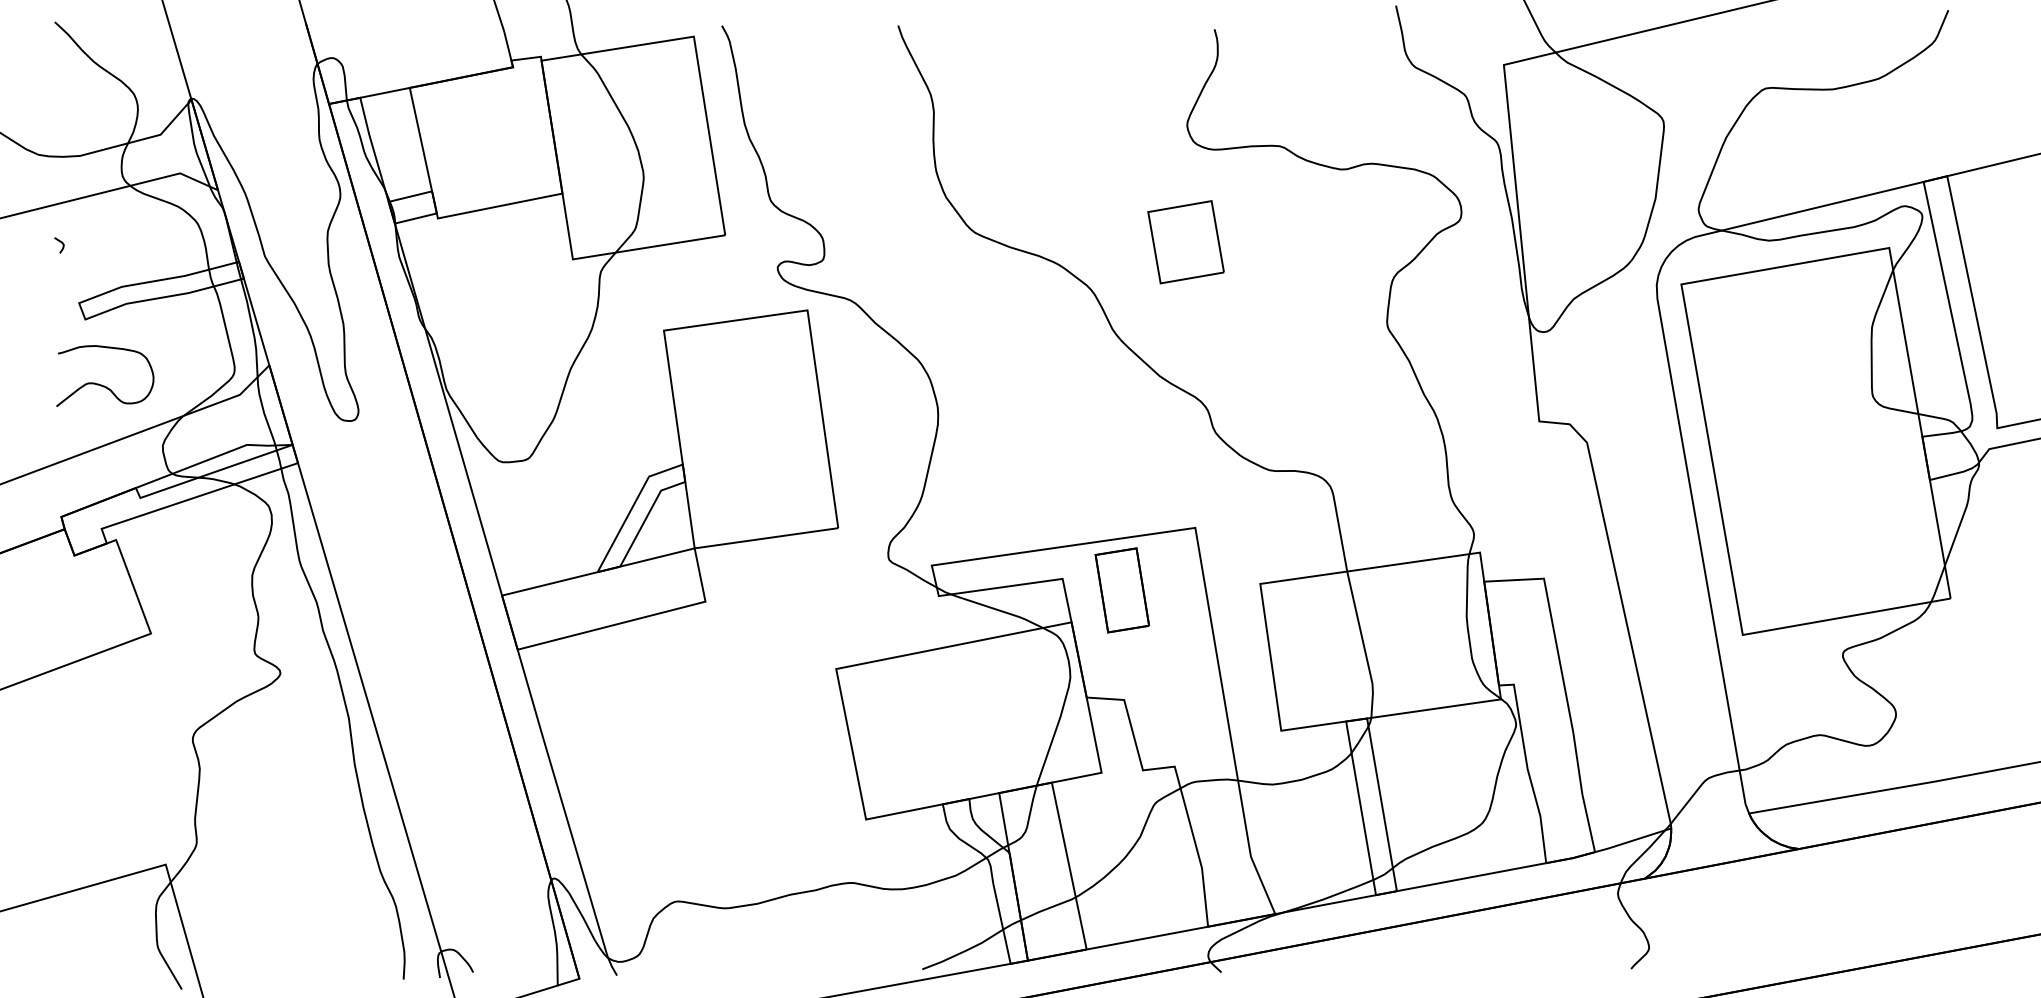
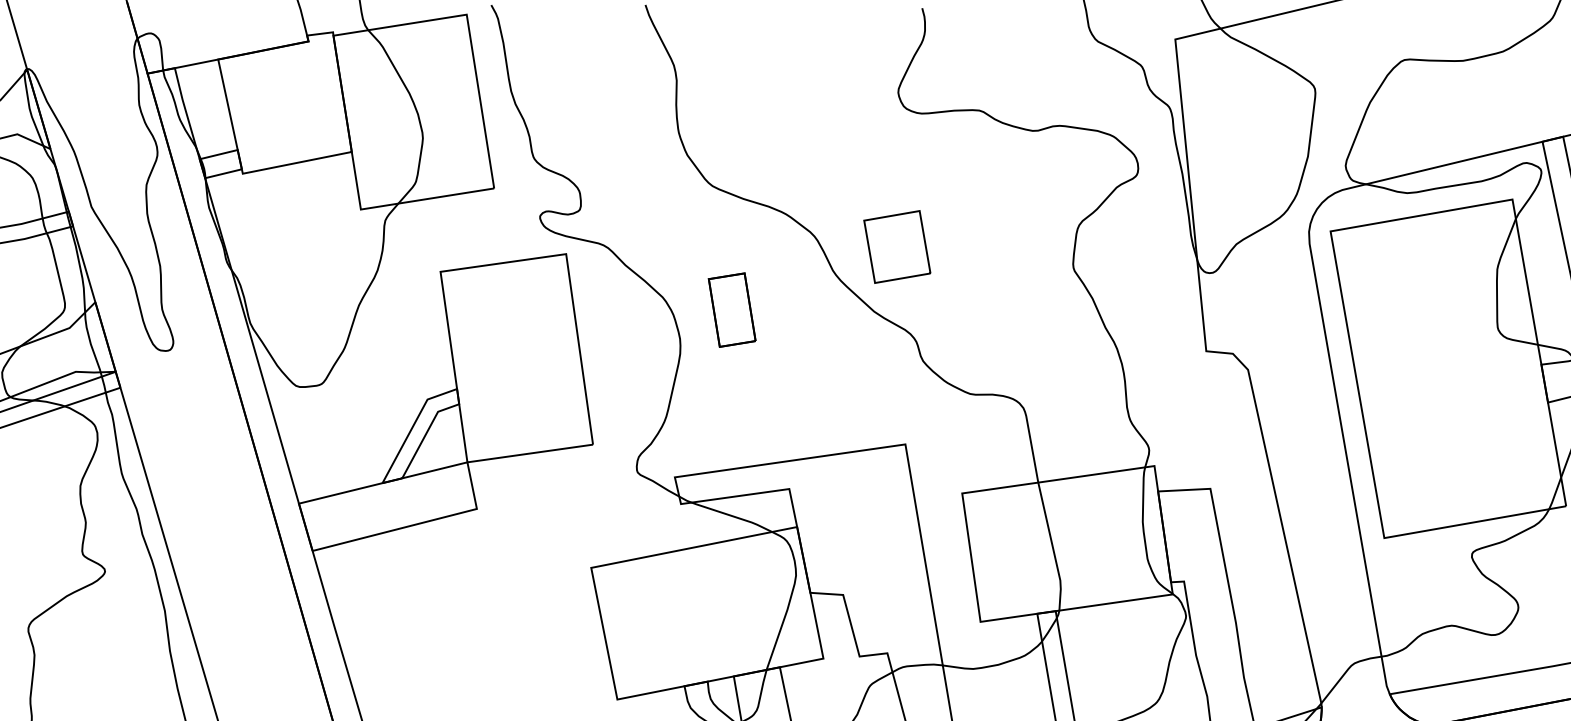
part: (1185, 242) -> (896, 247), moved
part: (1121, 590) -> (731, 310), moved

